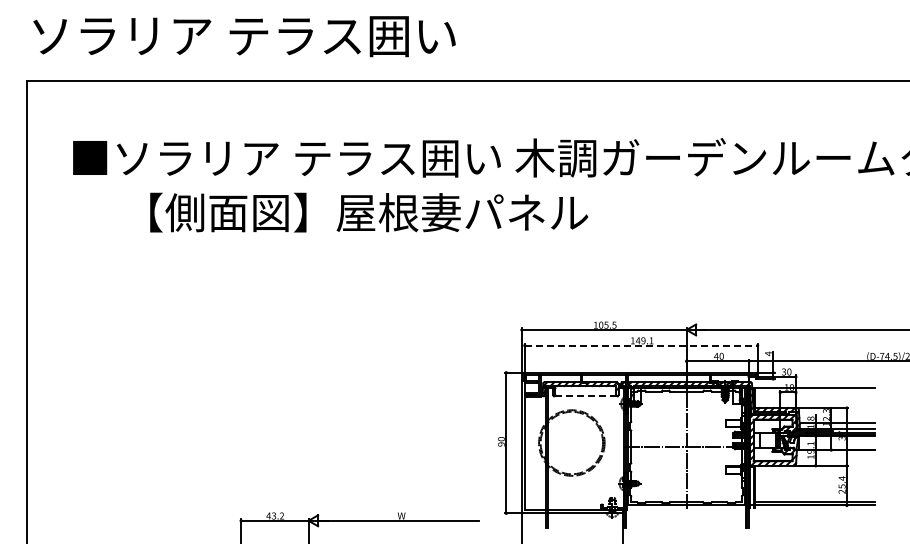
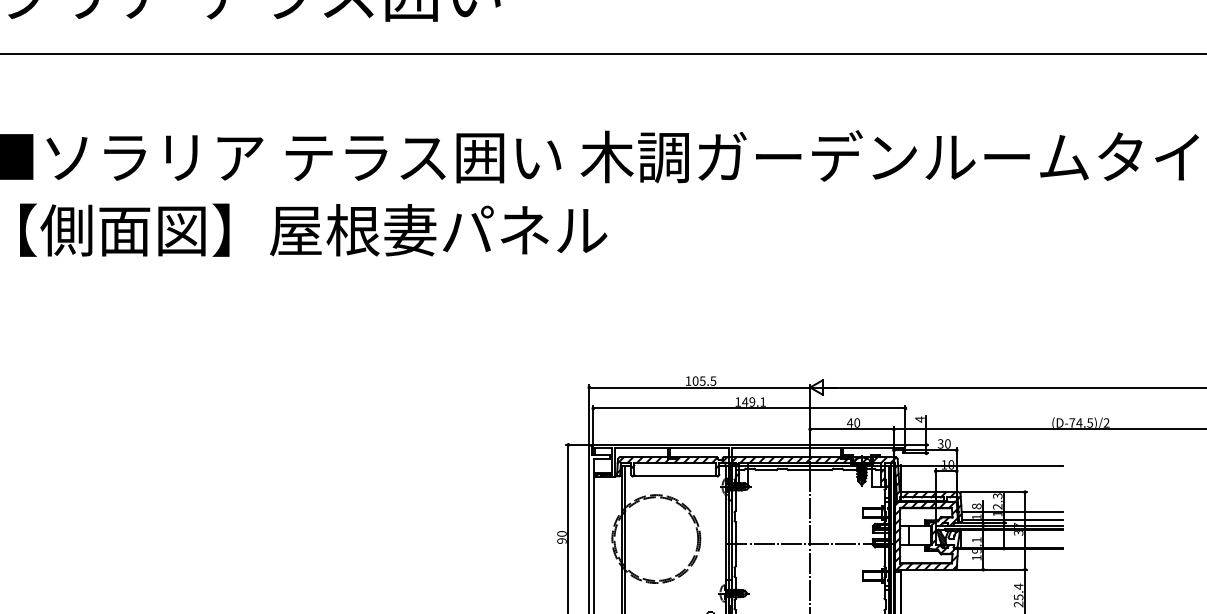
text: (369, 212) -> (313, 230), moved
line: (641, 345) -> (749, 408), dashed -> solid
line: (586, 396) -> (675, 476), dashed -> solid

